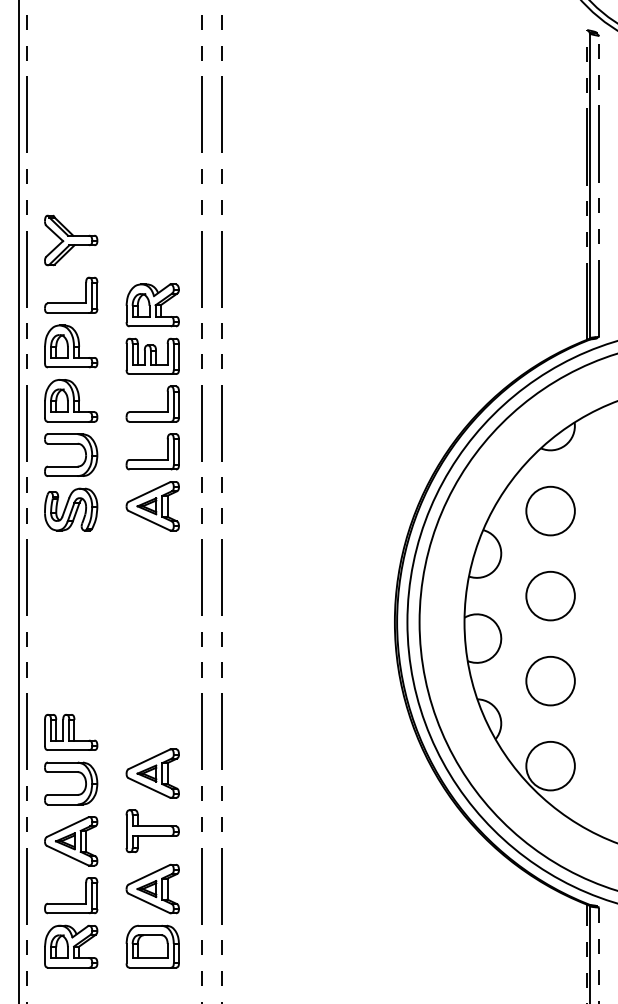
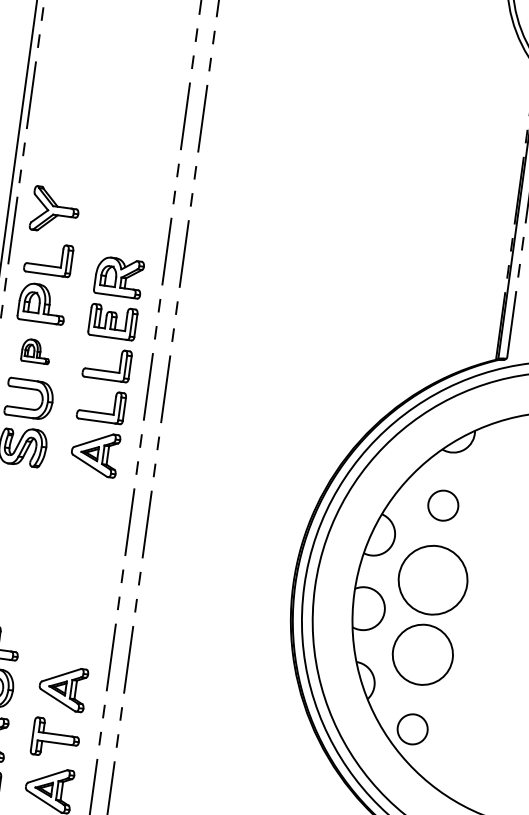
part: (71, 400) -> (36, 351), size x0.6
circle: (550, 510) -> (443, 505), size x0.7
circle: (550, 595) -> (433, 579), size x1.6
circle: (550, 680) -> (422, 654), size x1.4
circle: (550, 765) -> (412, 728), size x0.7

